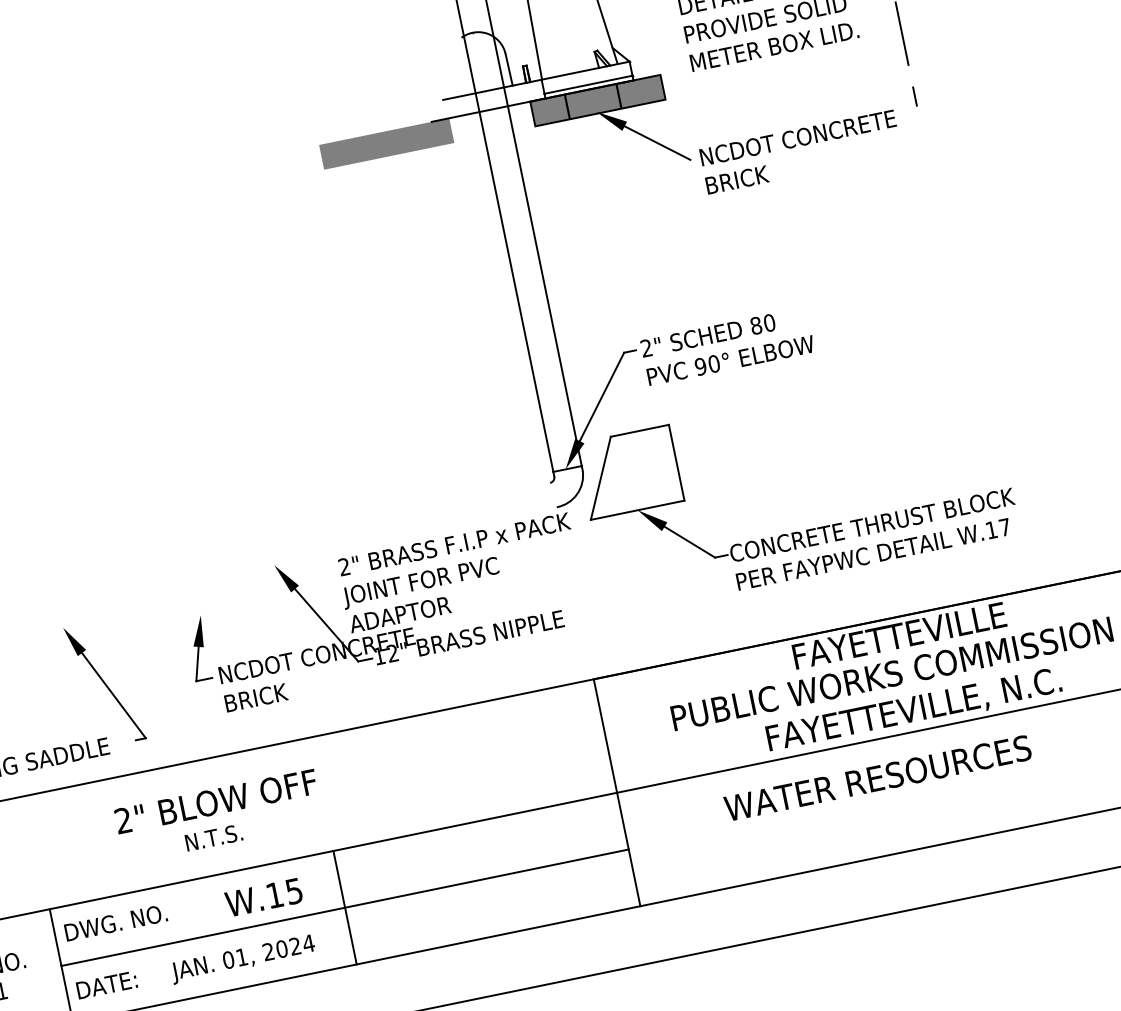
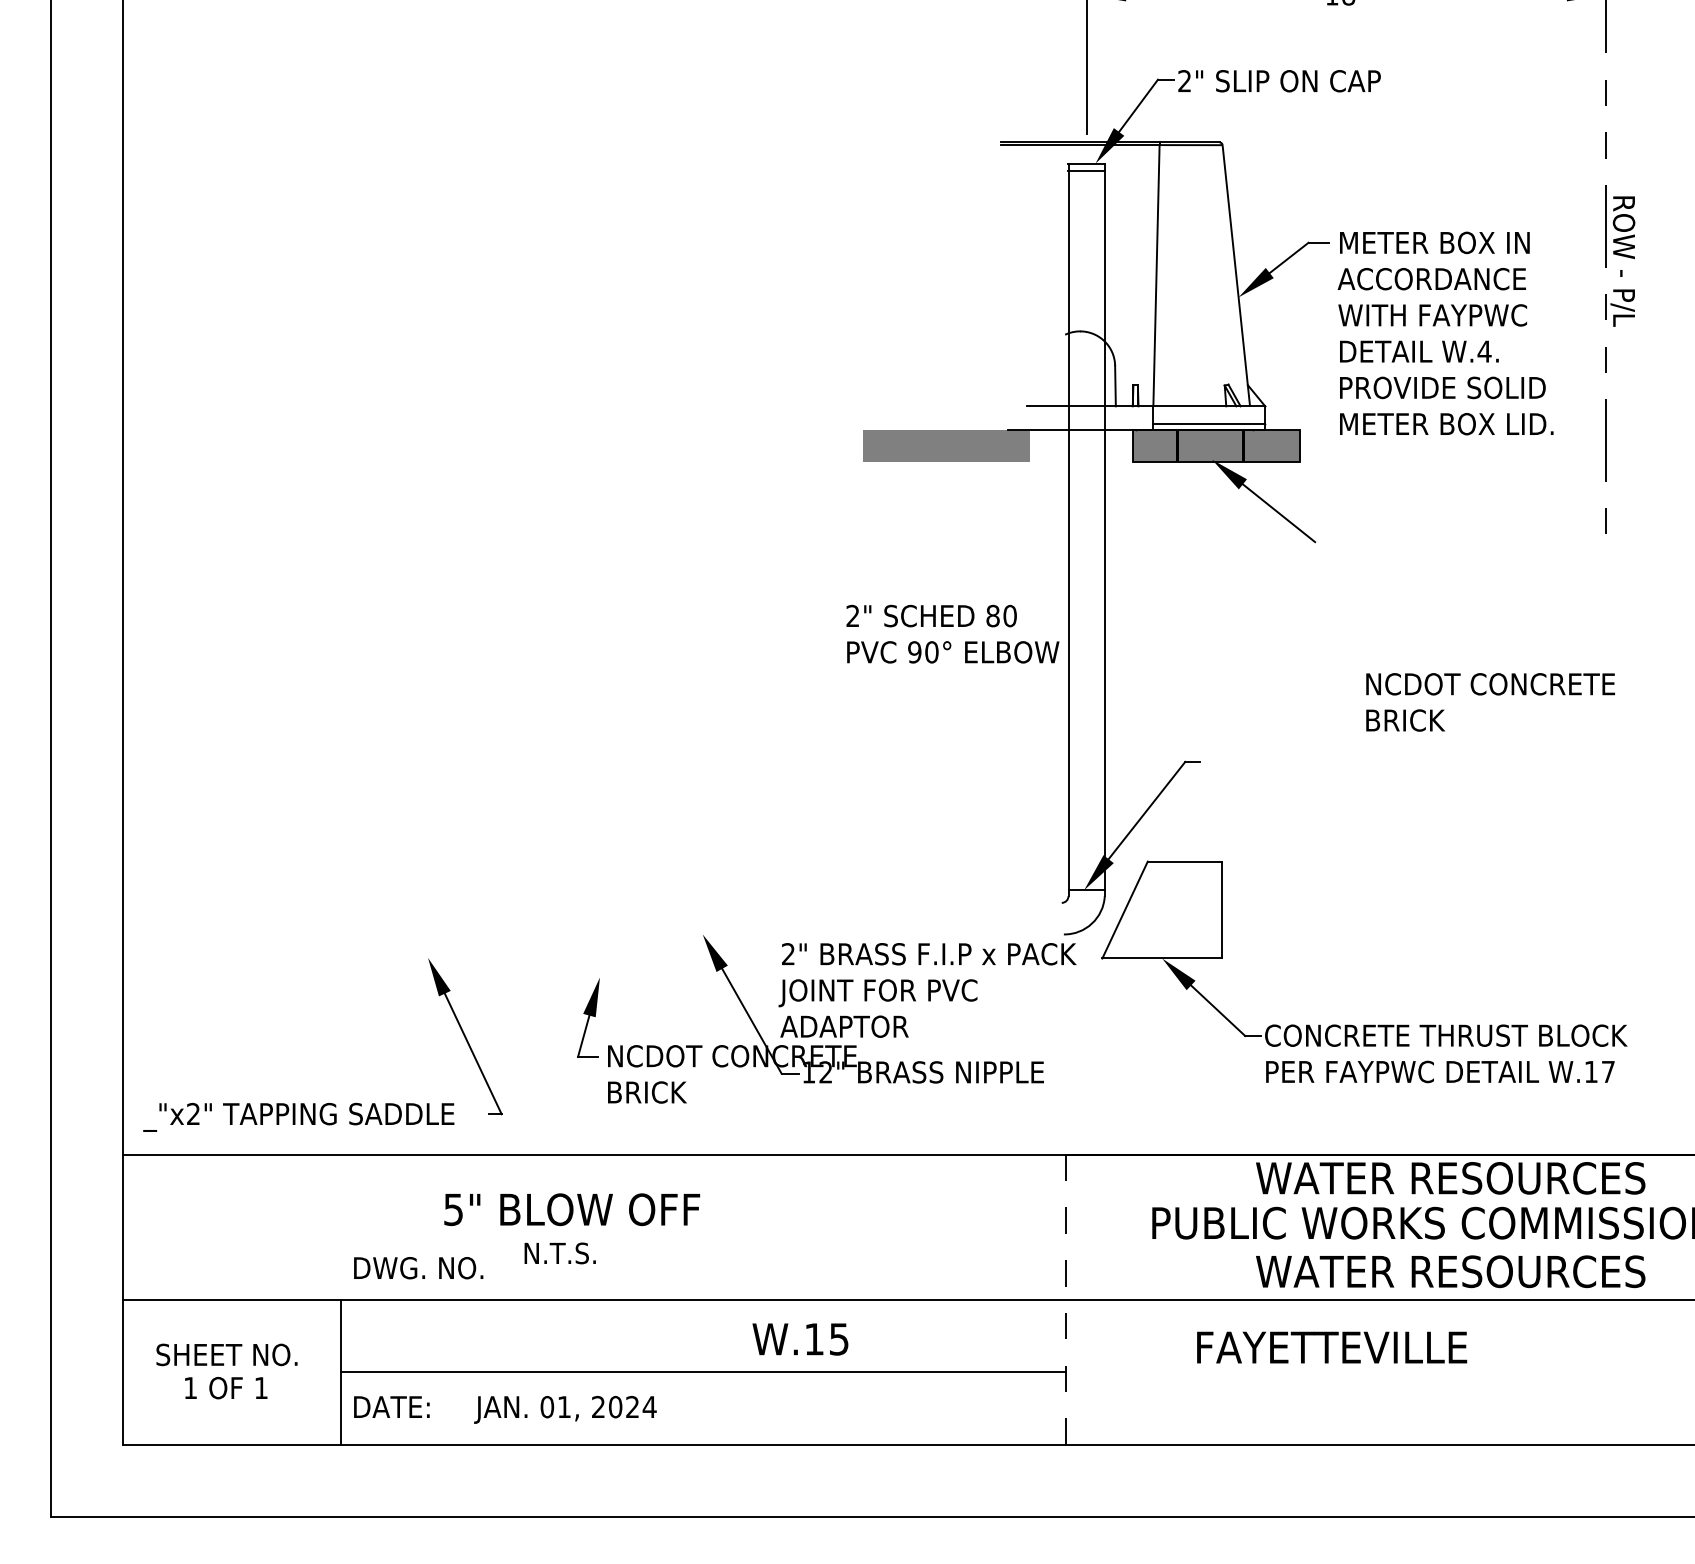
text: (800, 152) -> (1490, 702), moved
text: (727, 345) -> (952, 633), moved
text: (898, 636) -> (1450, 1178), FAYETTEVILLE -> WATER RESOURCES
text: (913, 710) -> (1450, 1273), FAYETTEVILLE, N.C. -> WATER RESOURCES
text: (878, 778) -> (1389, 1347), WATER RESOURCES -> FAYETTEVILLE
line: (616, 793) -> (1065, 1300), solid -> dashed
text: (123, 820) -> (453, 1209), 2" -> 5"
text: (264, 897) -> (800, 1339), moved
line: (345, 907) -> (703, 1371), removed
text: (115, 923) -> (418, 1268), moved

